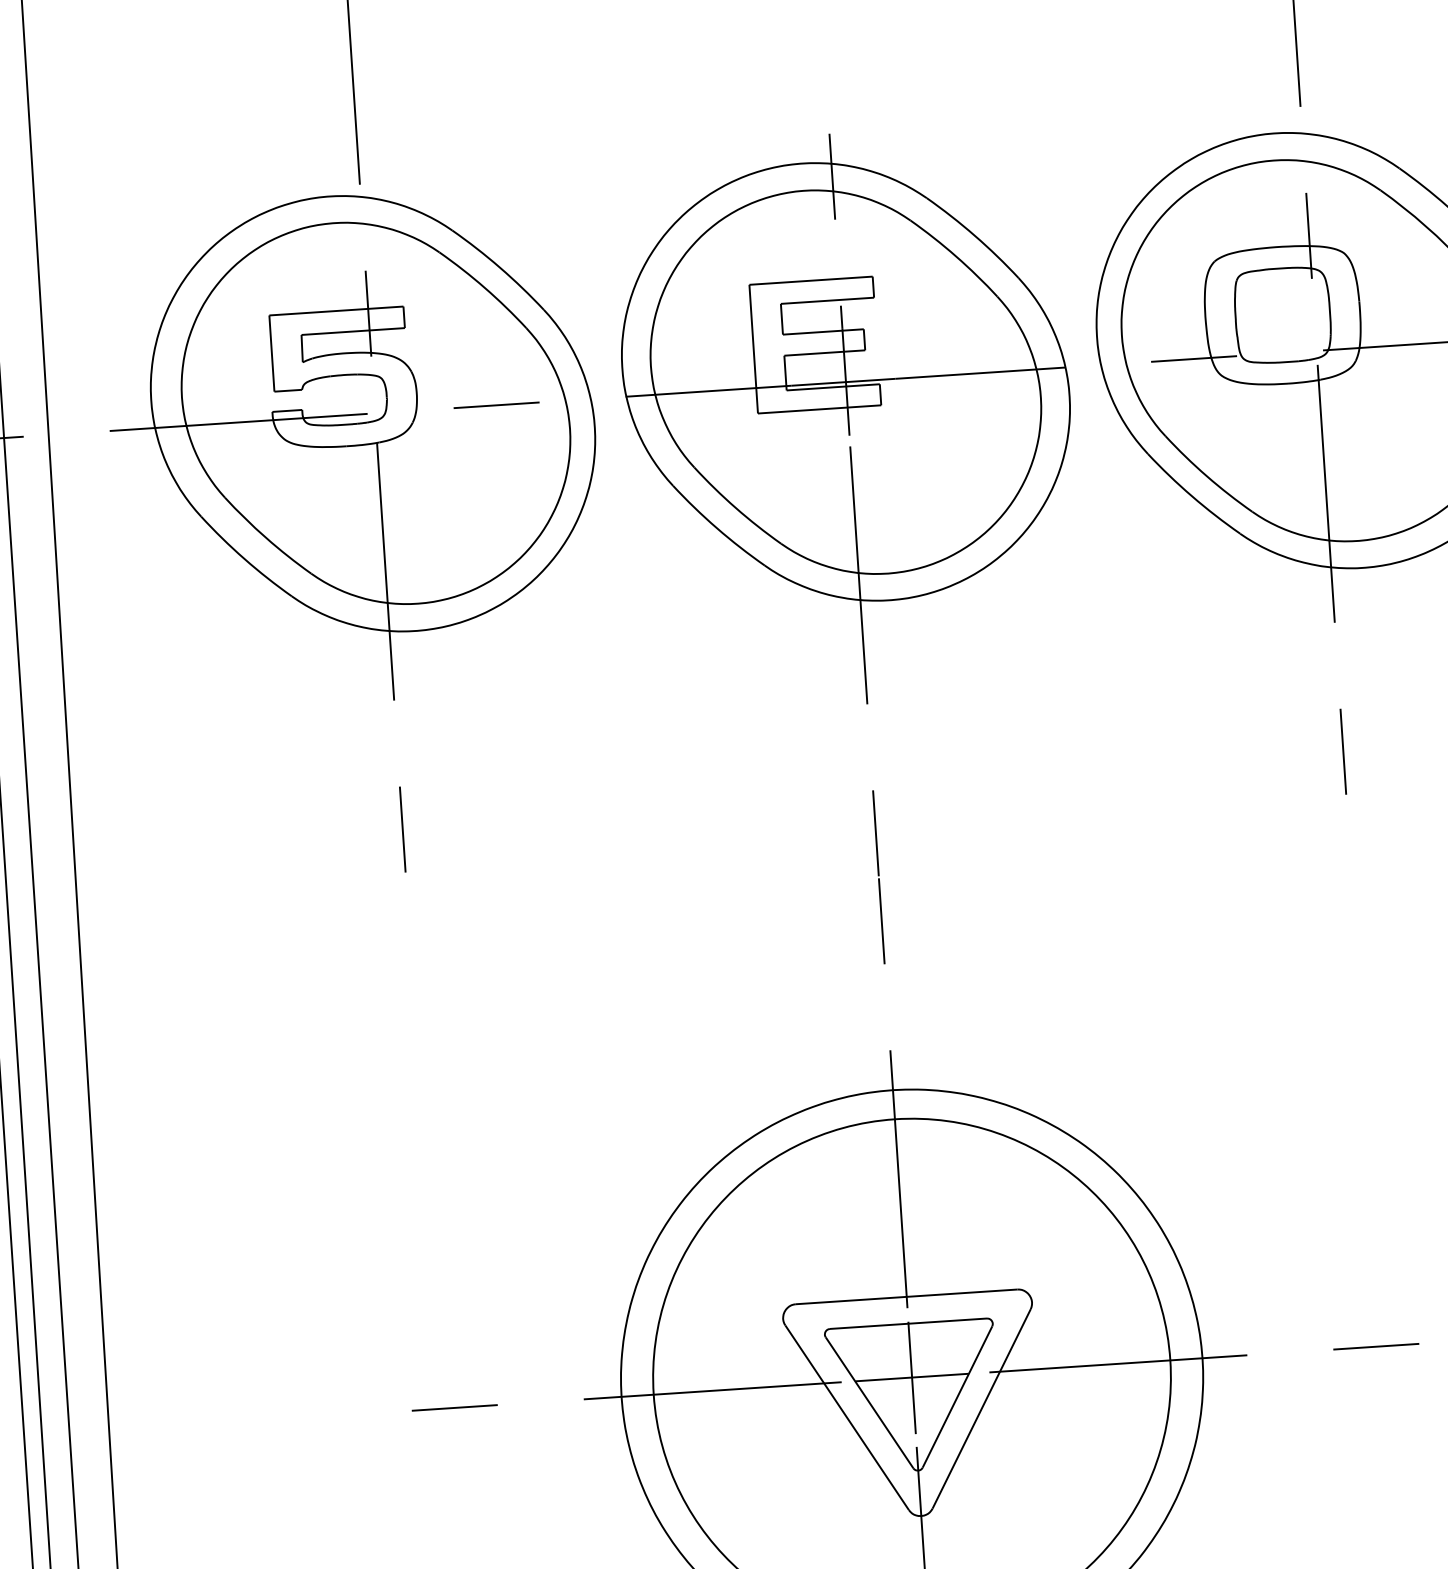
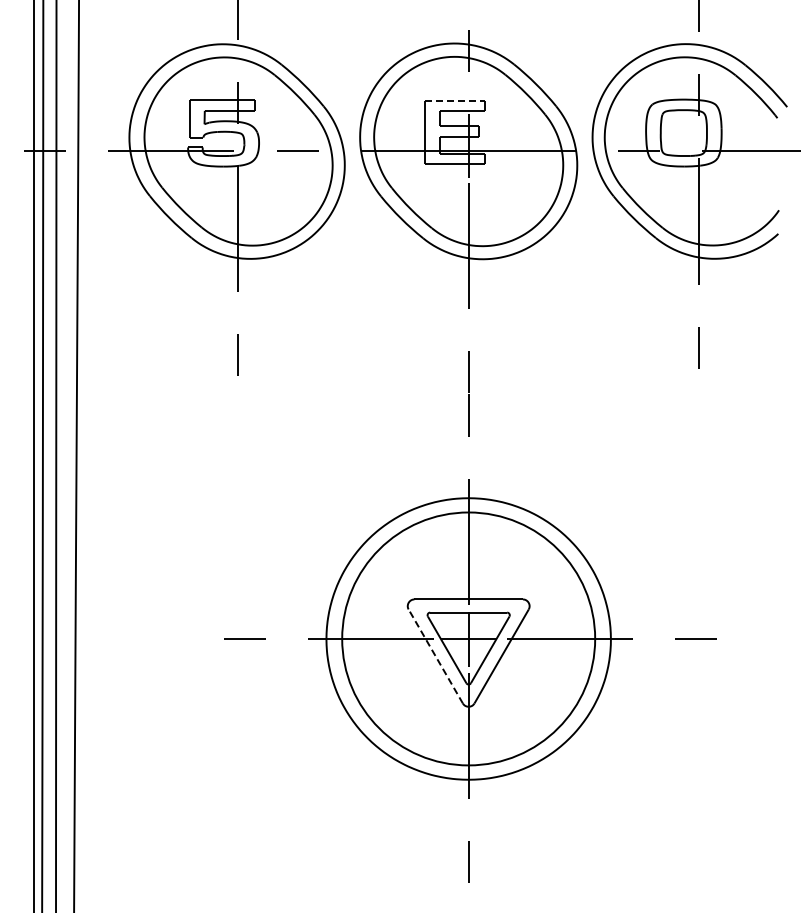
line: (812, 279) -> (455, 100), solid -> dashed
line: (846, 1417) -> (435, 656), solid -> dashed

